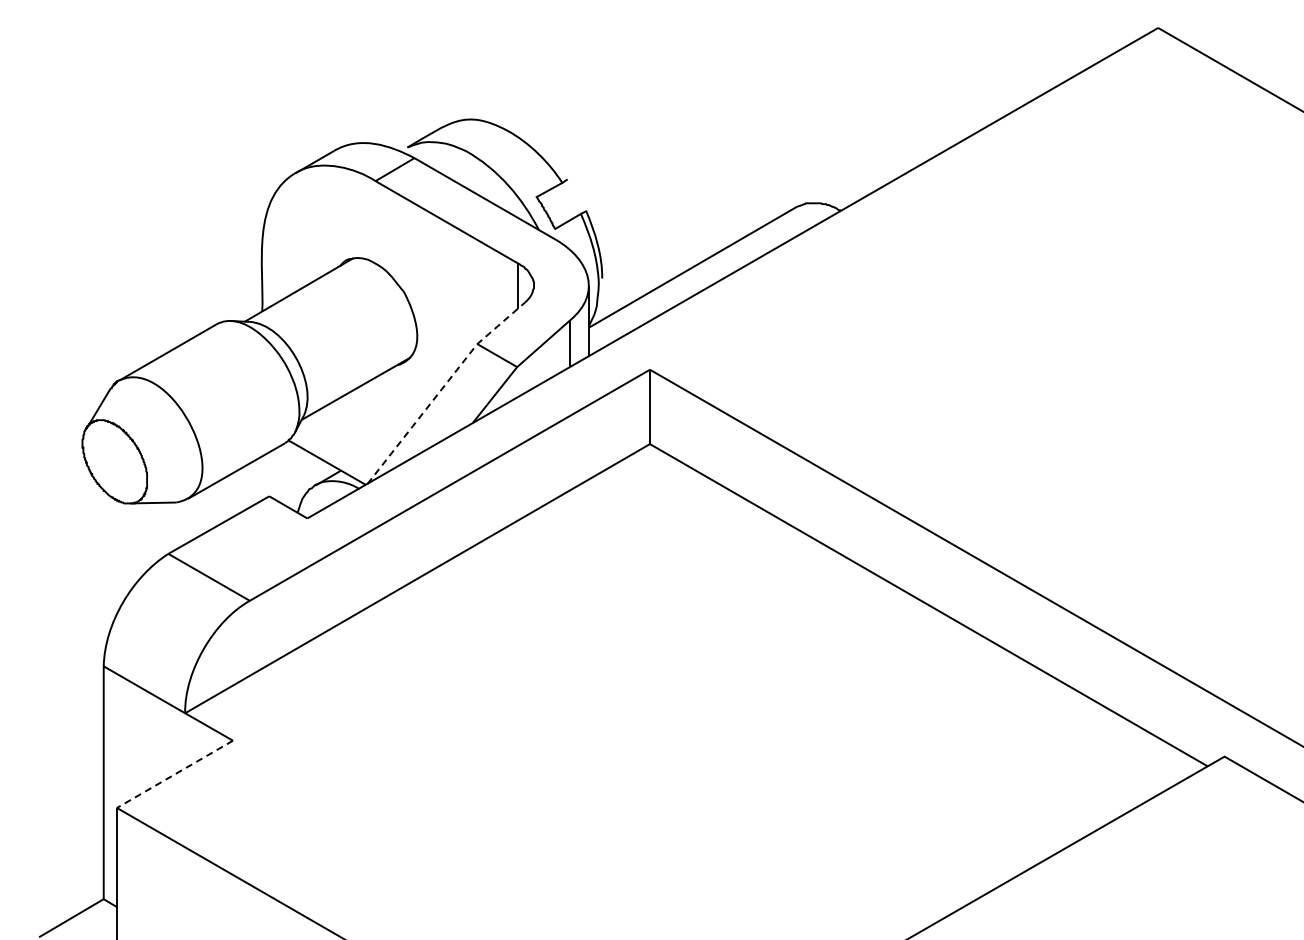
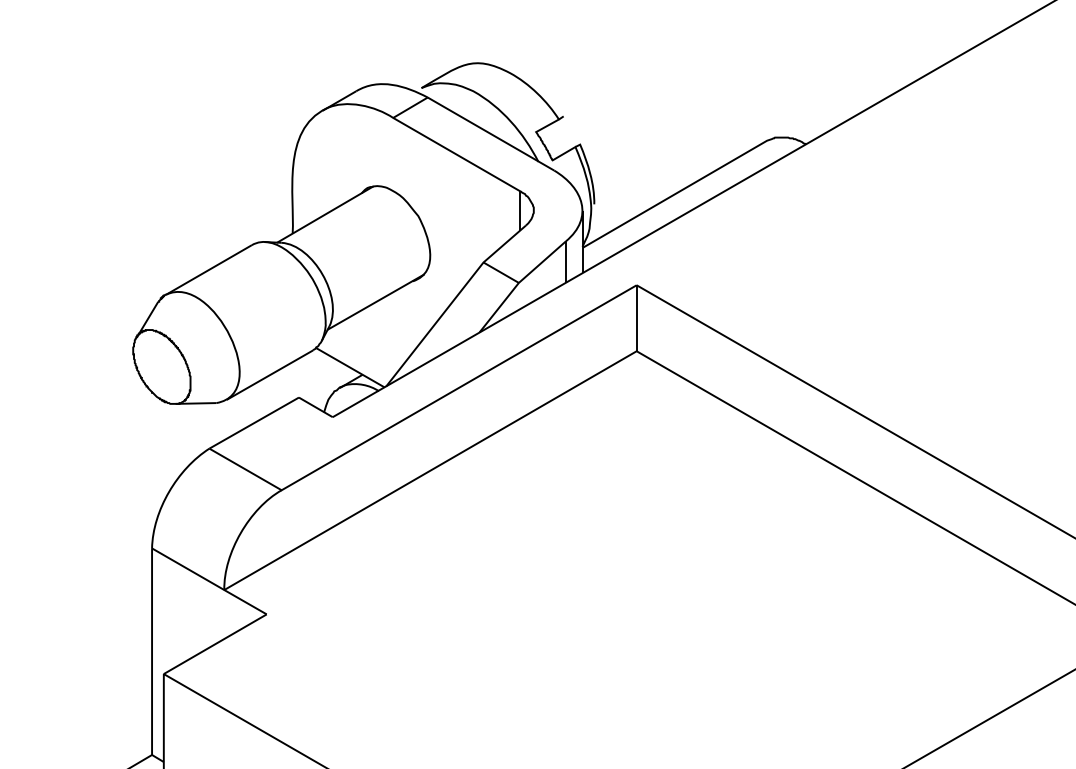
line: (442, 388) -> (452, 301), dashed -> solid
line: (174, 774) -> (214, 644), dashed -> solid

